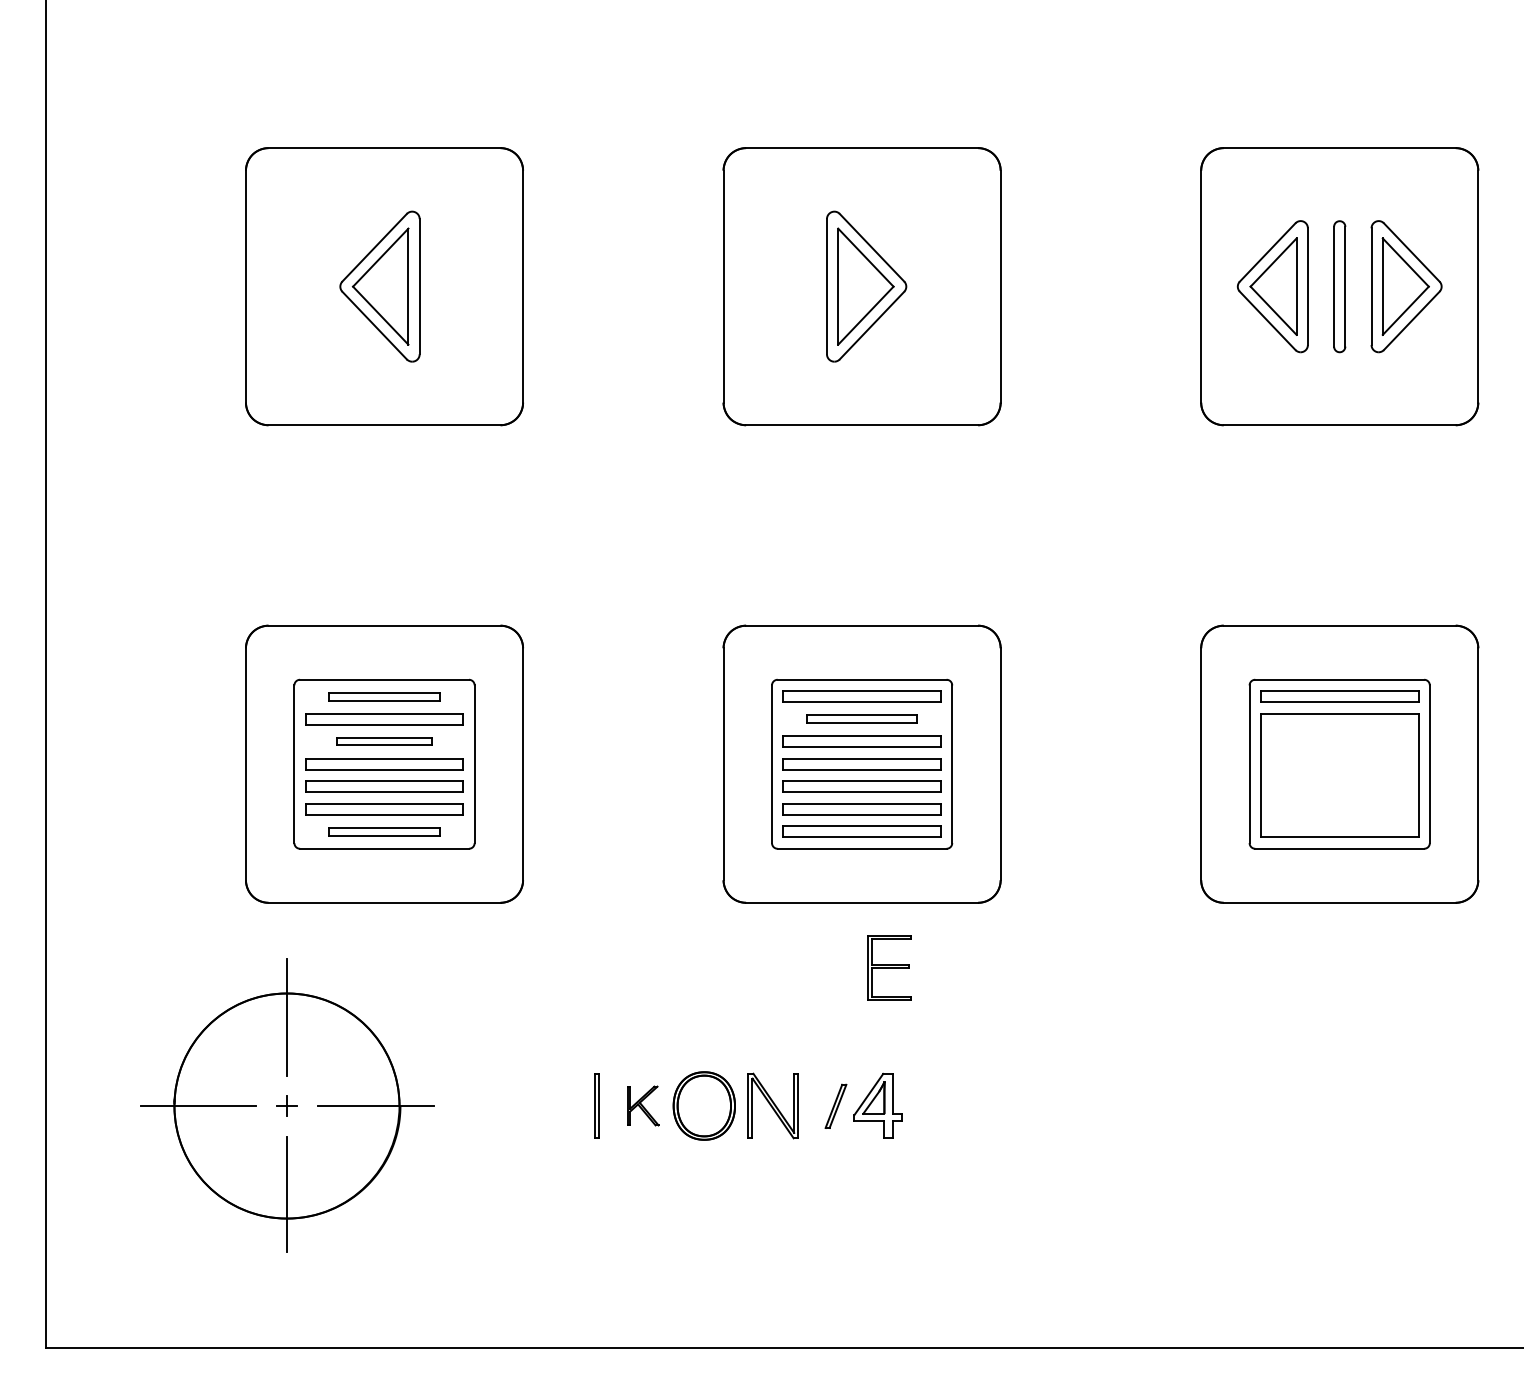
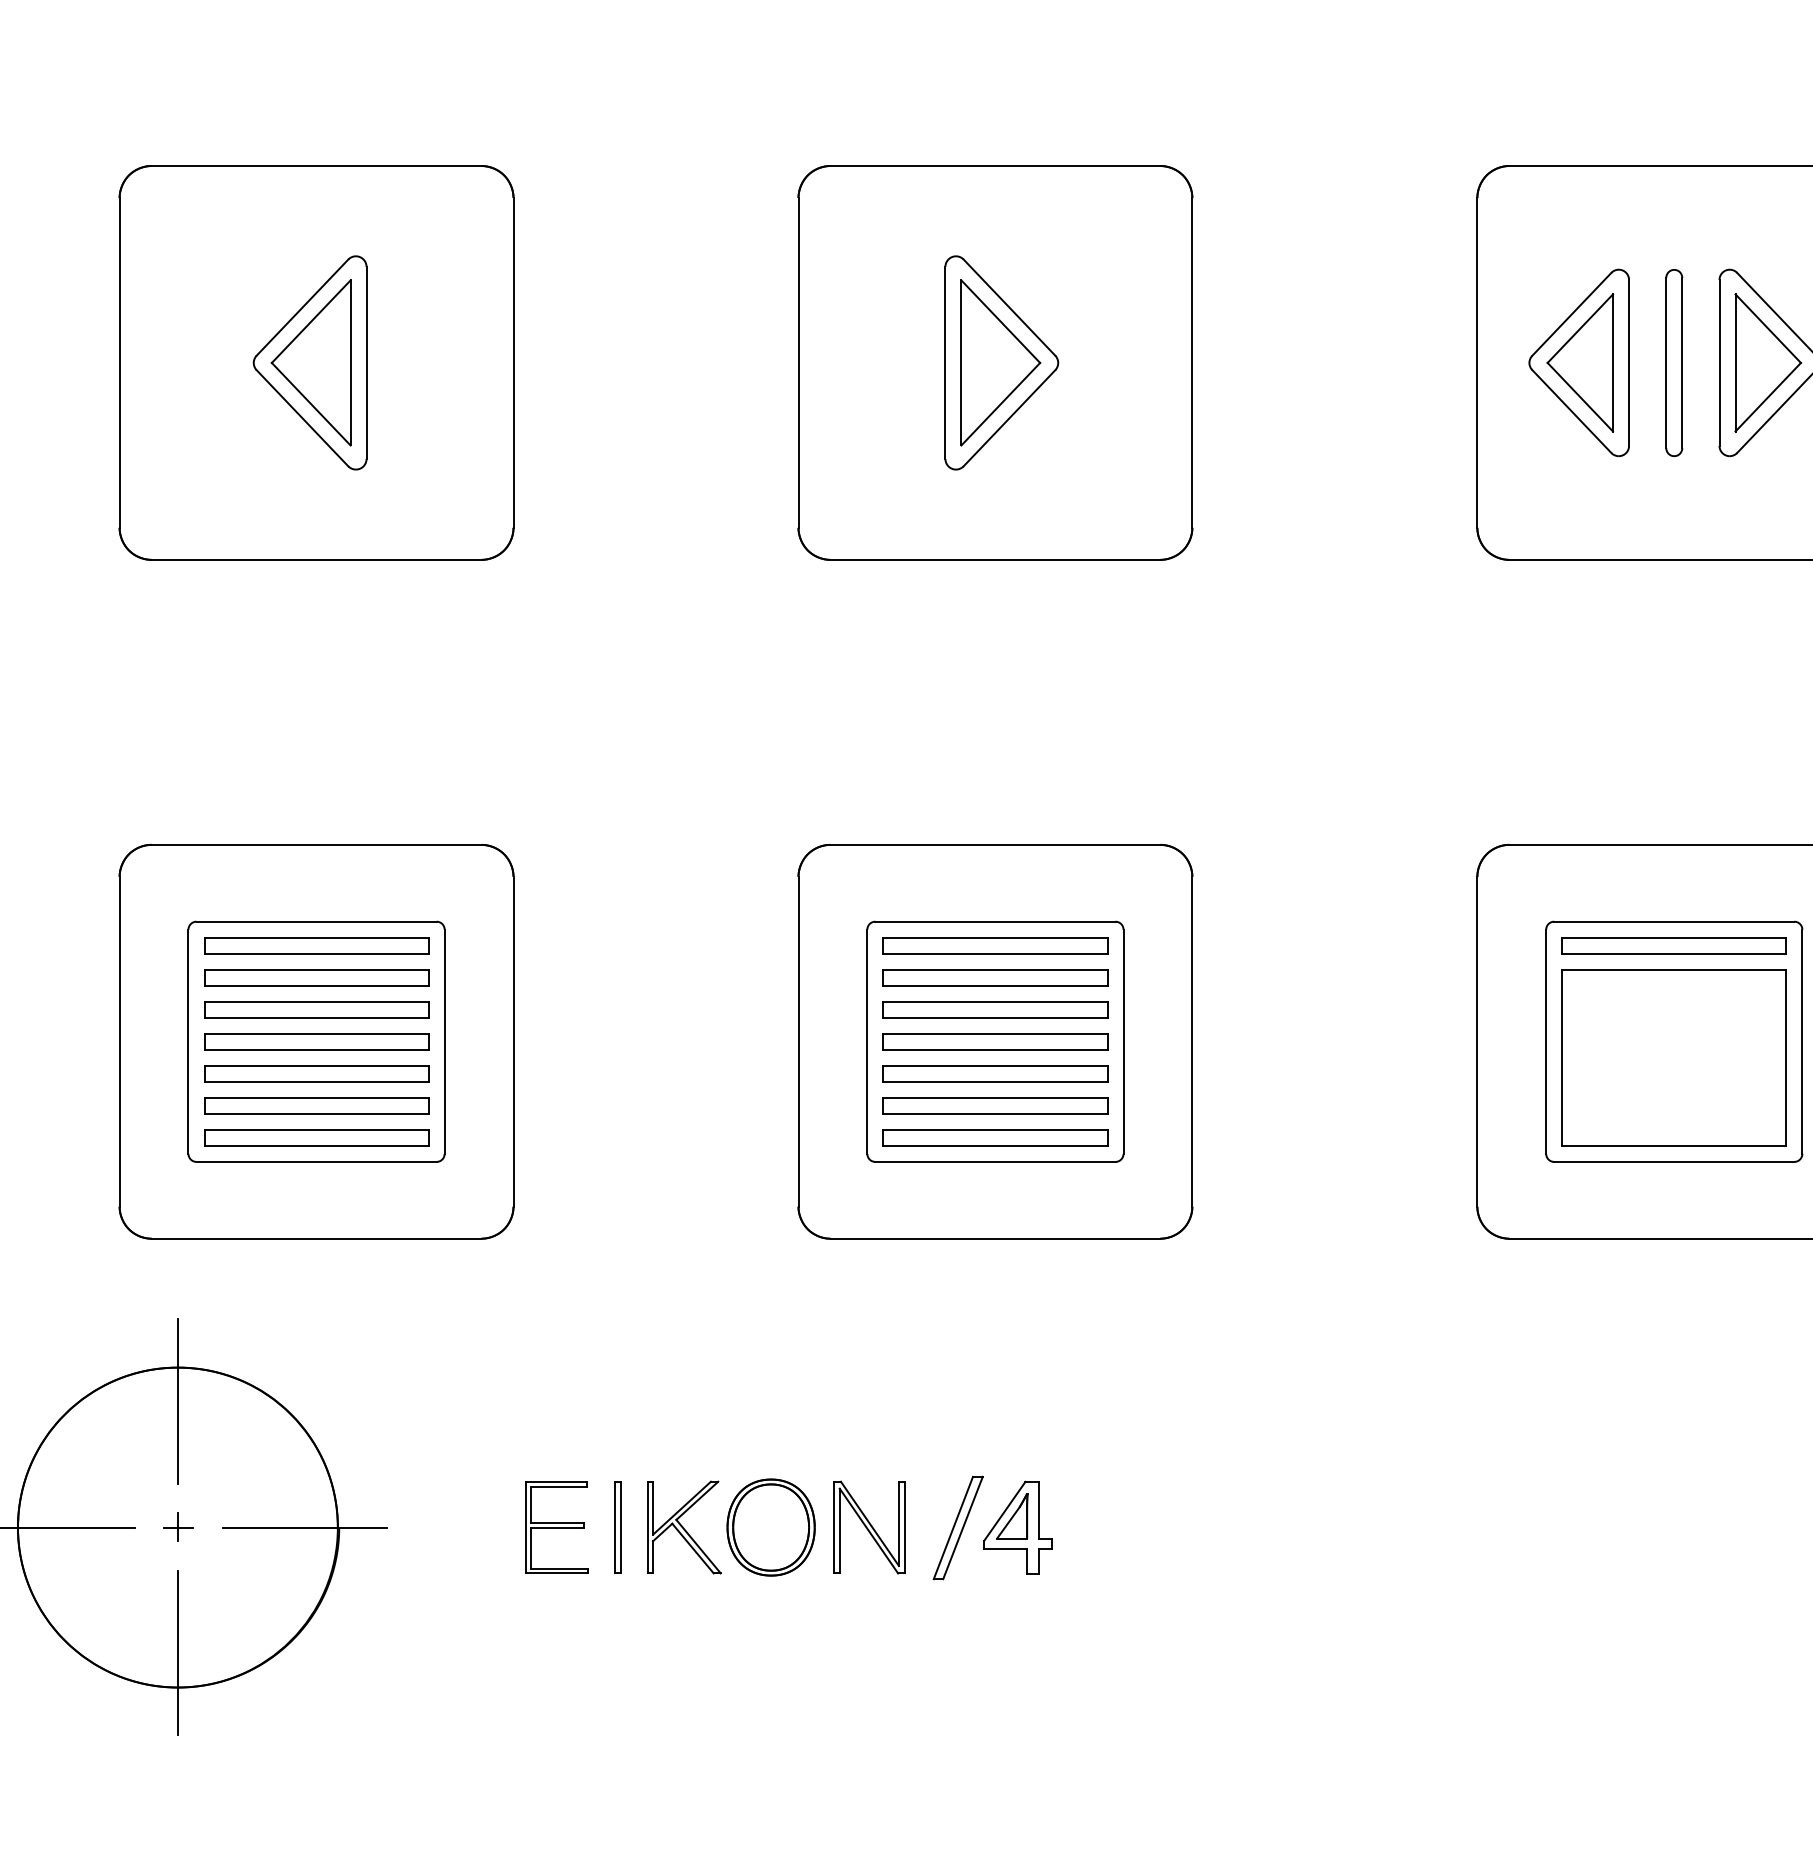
part: (384, 696) -> (316, 945), size x1.43
part: (861, 719) -> (994, 978), size x1.43
part: (384, 741) -> (316, 1009), size x1.67
part: (384, 831) -> (316, 1137), size x1.43
part: (889, 967) -> (556, 1526), moved
part: (642, 1105) -> (683, 1526), size x1.67
part: (835, 1106) -> (957, 1528), size x1.67

